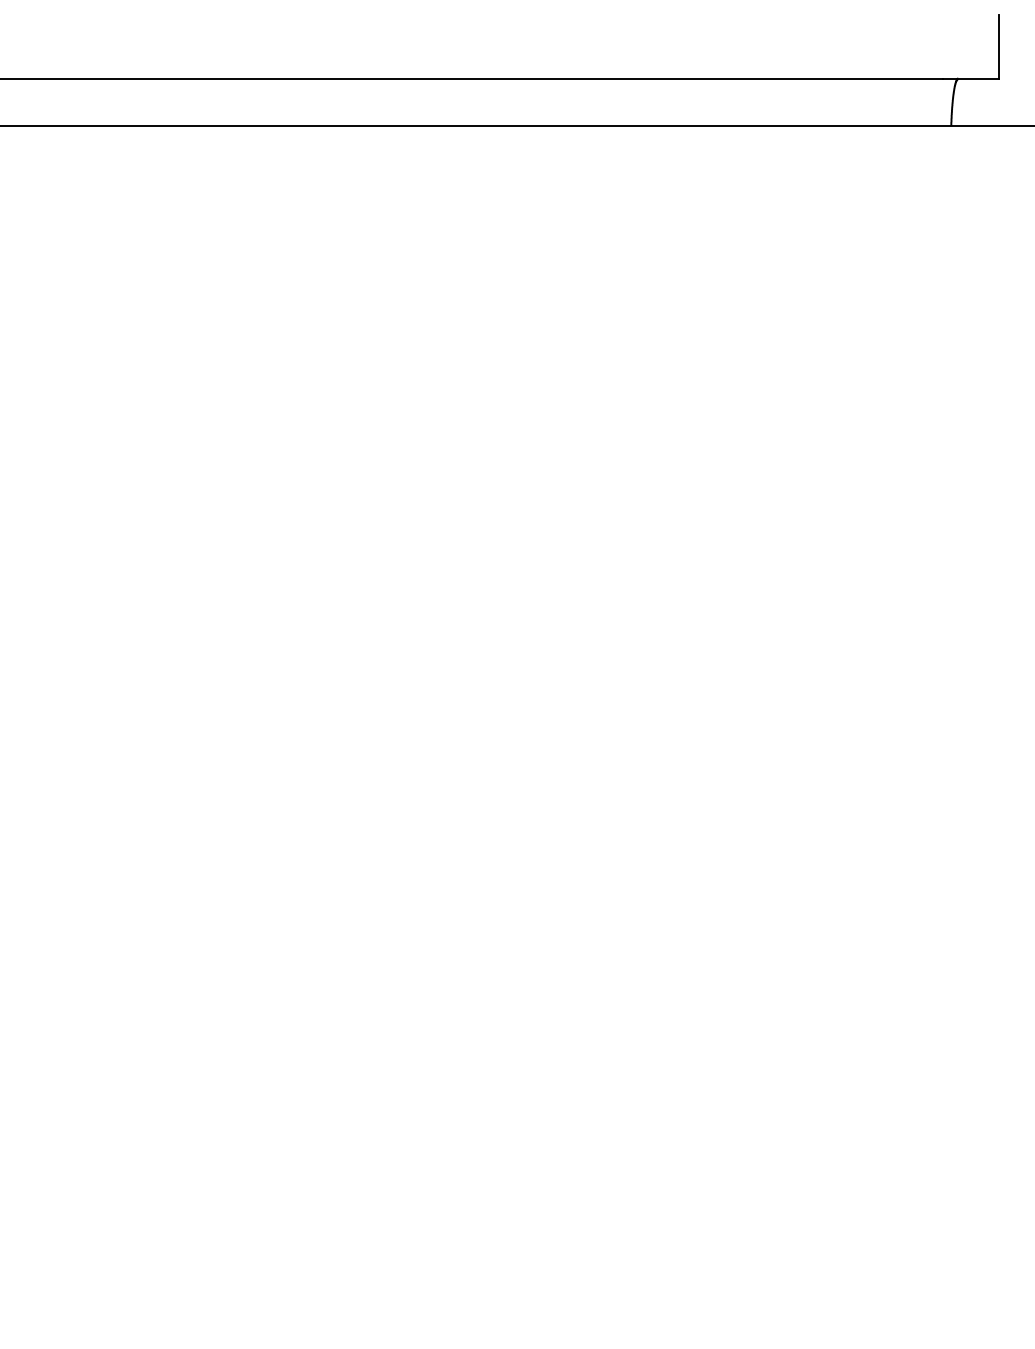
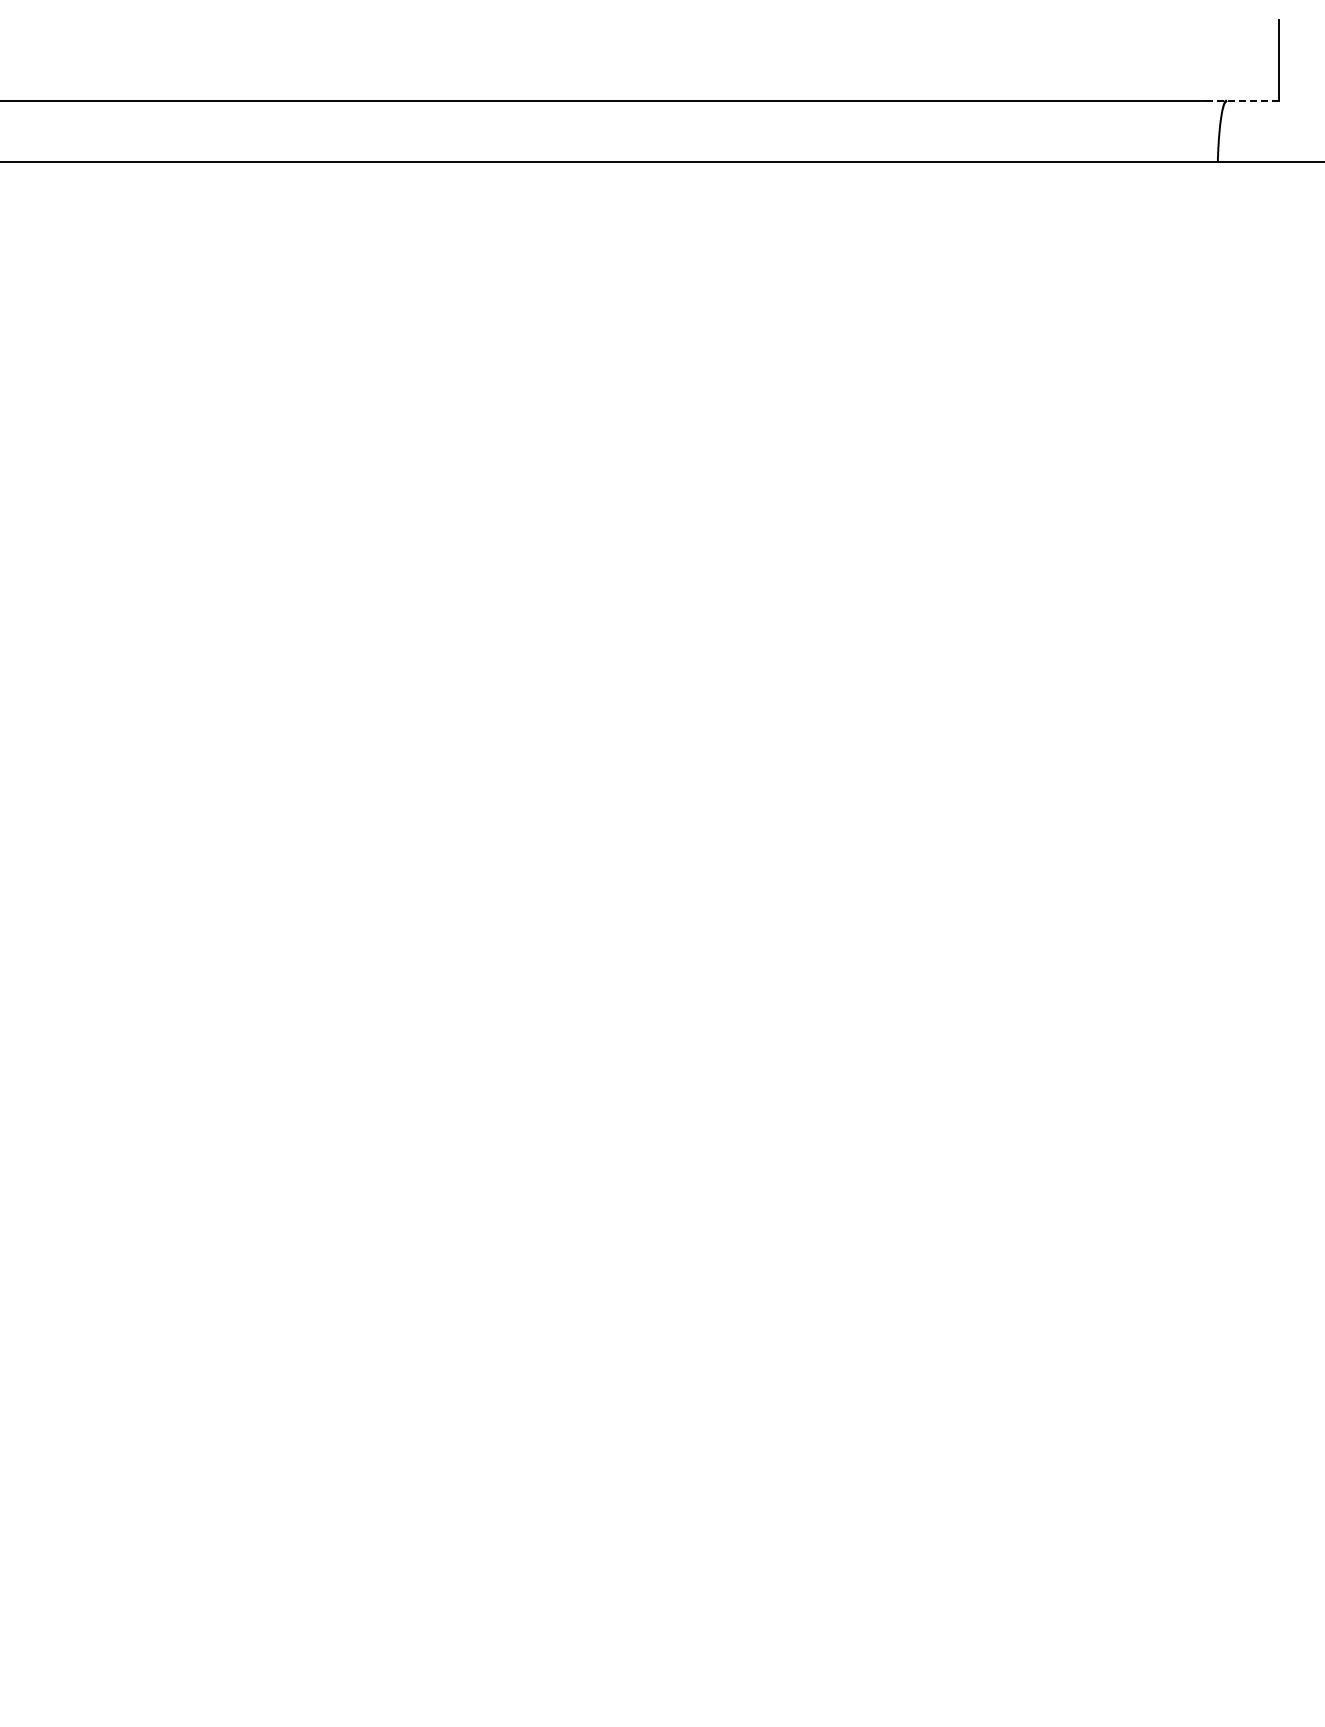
line: (970, 78) -> (1242, 100), solid -> dashed

